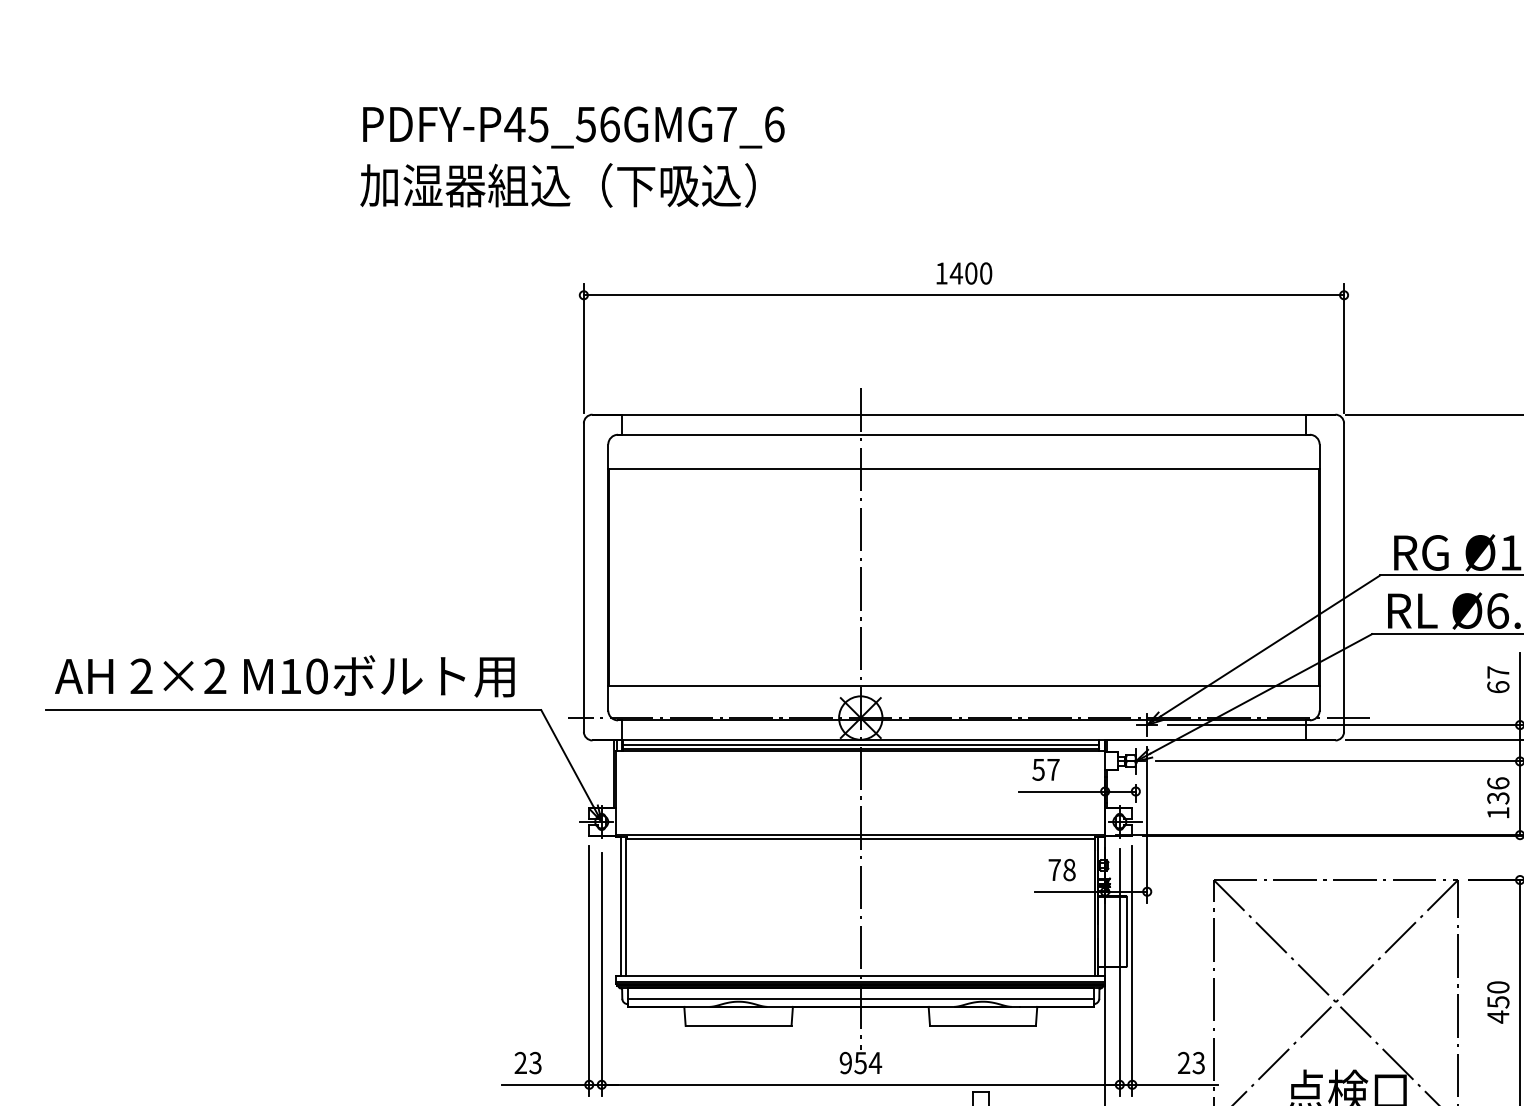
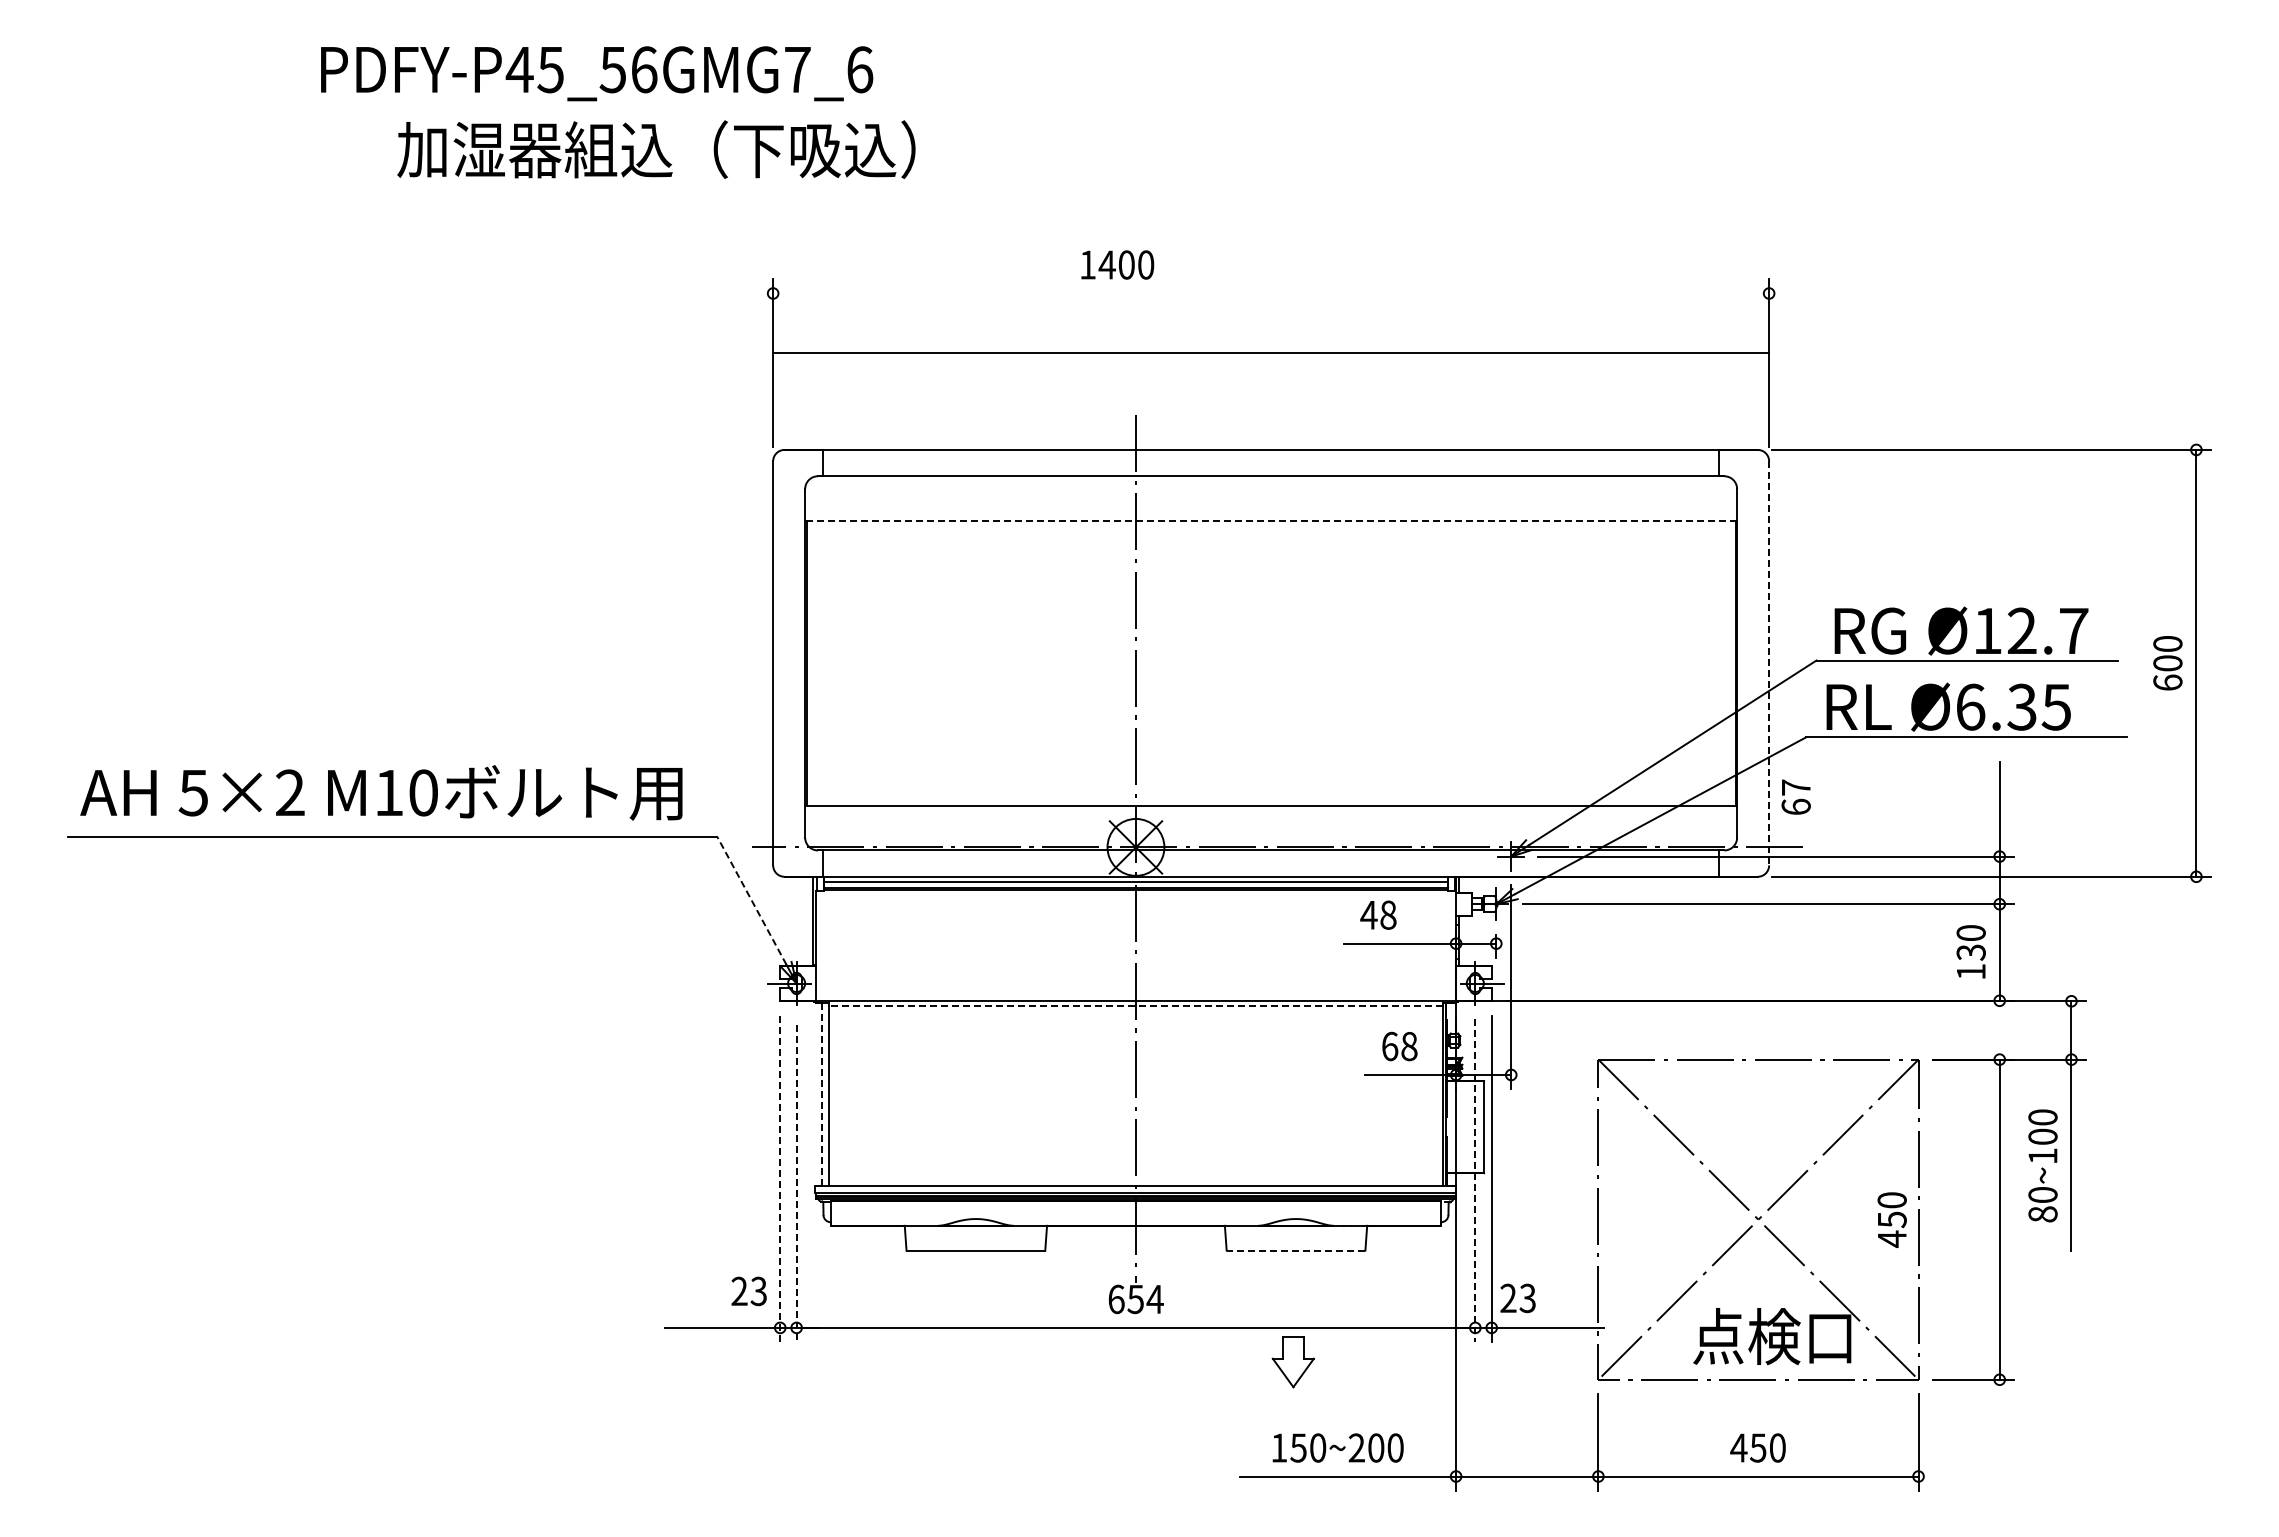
text: (574, 127) -> (597, 73), moved
text: (558, 185) -> (656, 149), moved
text: (964, 273) -> (1117, 264), moved
line: (964, 295) -> (1271, 352), moved
line: (964, 469) -> (1271, 521), solid -> dashed
line: (1344, 577) -> (1769, 663), solid -> dashed
text: (140, 676) -> (192, 792), 2×2 -> 5×2
text: (1497, 679) -> (1795, 796), moved
line: (567, 758) -> (751, 900), solid -> dashed
text: (1045, 769) -> (1378, 914), 57 -> 48
text: (1497, 783) -> (1970, 932), 136 -> 130
line: (860, 838) -> (1135, 1005), solid -> dashed
text: (1055, 870) -> (1390, 1046), 78 -> 68
line: (621, 905) -> (822, 1093), solid -> dashed
line: (589, 971) -> (780, 1179), solid -> dashed
line: (1119, 972) -> (1475, 1180), solid -> dashed
line: (601, 974) -> (796, 1183), solid -> dashed
line: (860, 999) -> (1135, 1215), removed
text: (1497, 1002) -> (1891, 1219), moved
line: (982, 1025) -> (1295, 1250), solid -> dashed
text: (527, 1063) -> (748, 1291), moved
text: (845, 1063) -> (1116, 1299), 954 -> 654
text: (1190, 1063) -> (1517, 1298), moved

